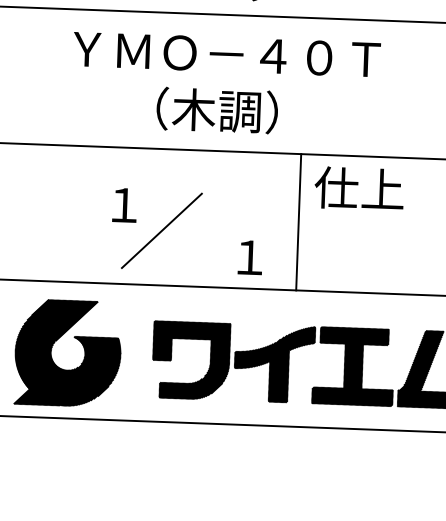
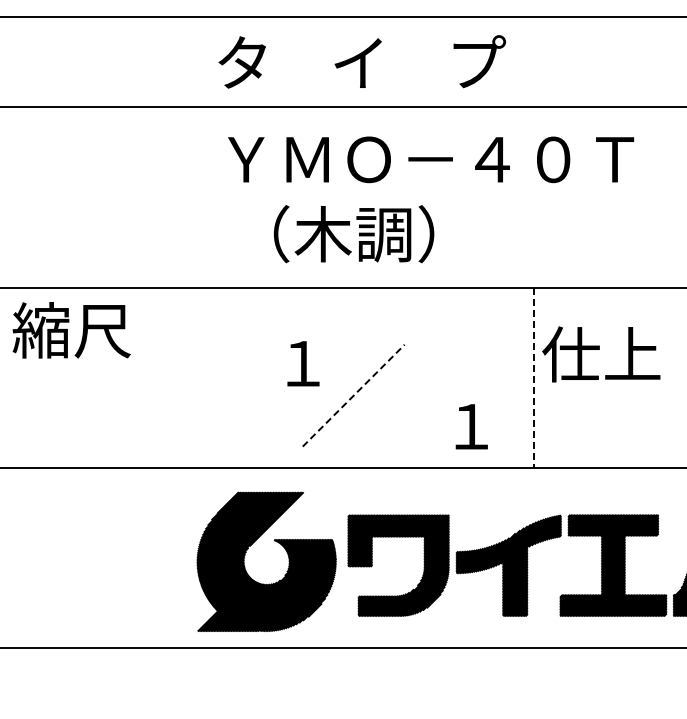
text: (216, 110) -> (353, 234), moved
text: (359, 188) -> (601, 354), moved
line: (298, 222) -> (533, 378), solid -> dashed
line: (162, 230) -> (354, 395), solid -> dashed
part: (76, 338) -> (276, 542), moved

